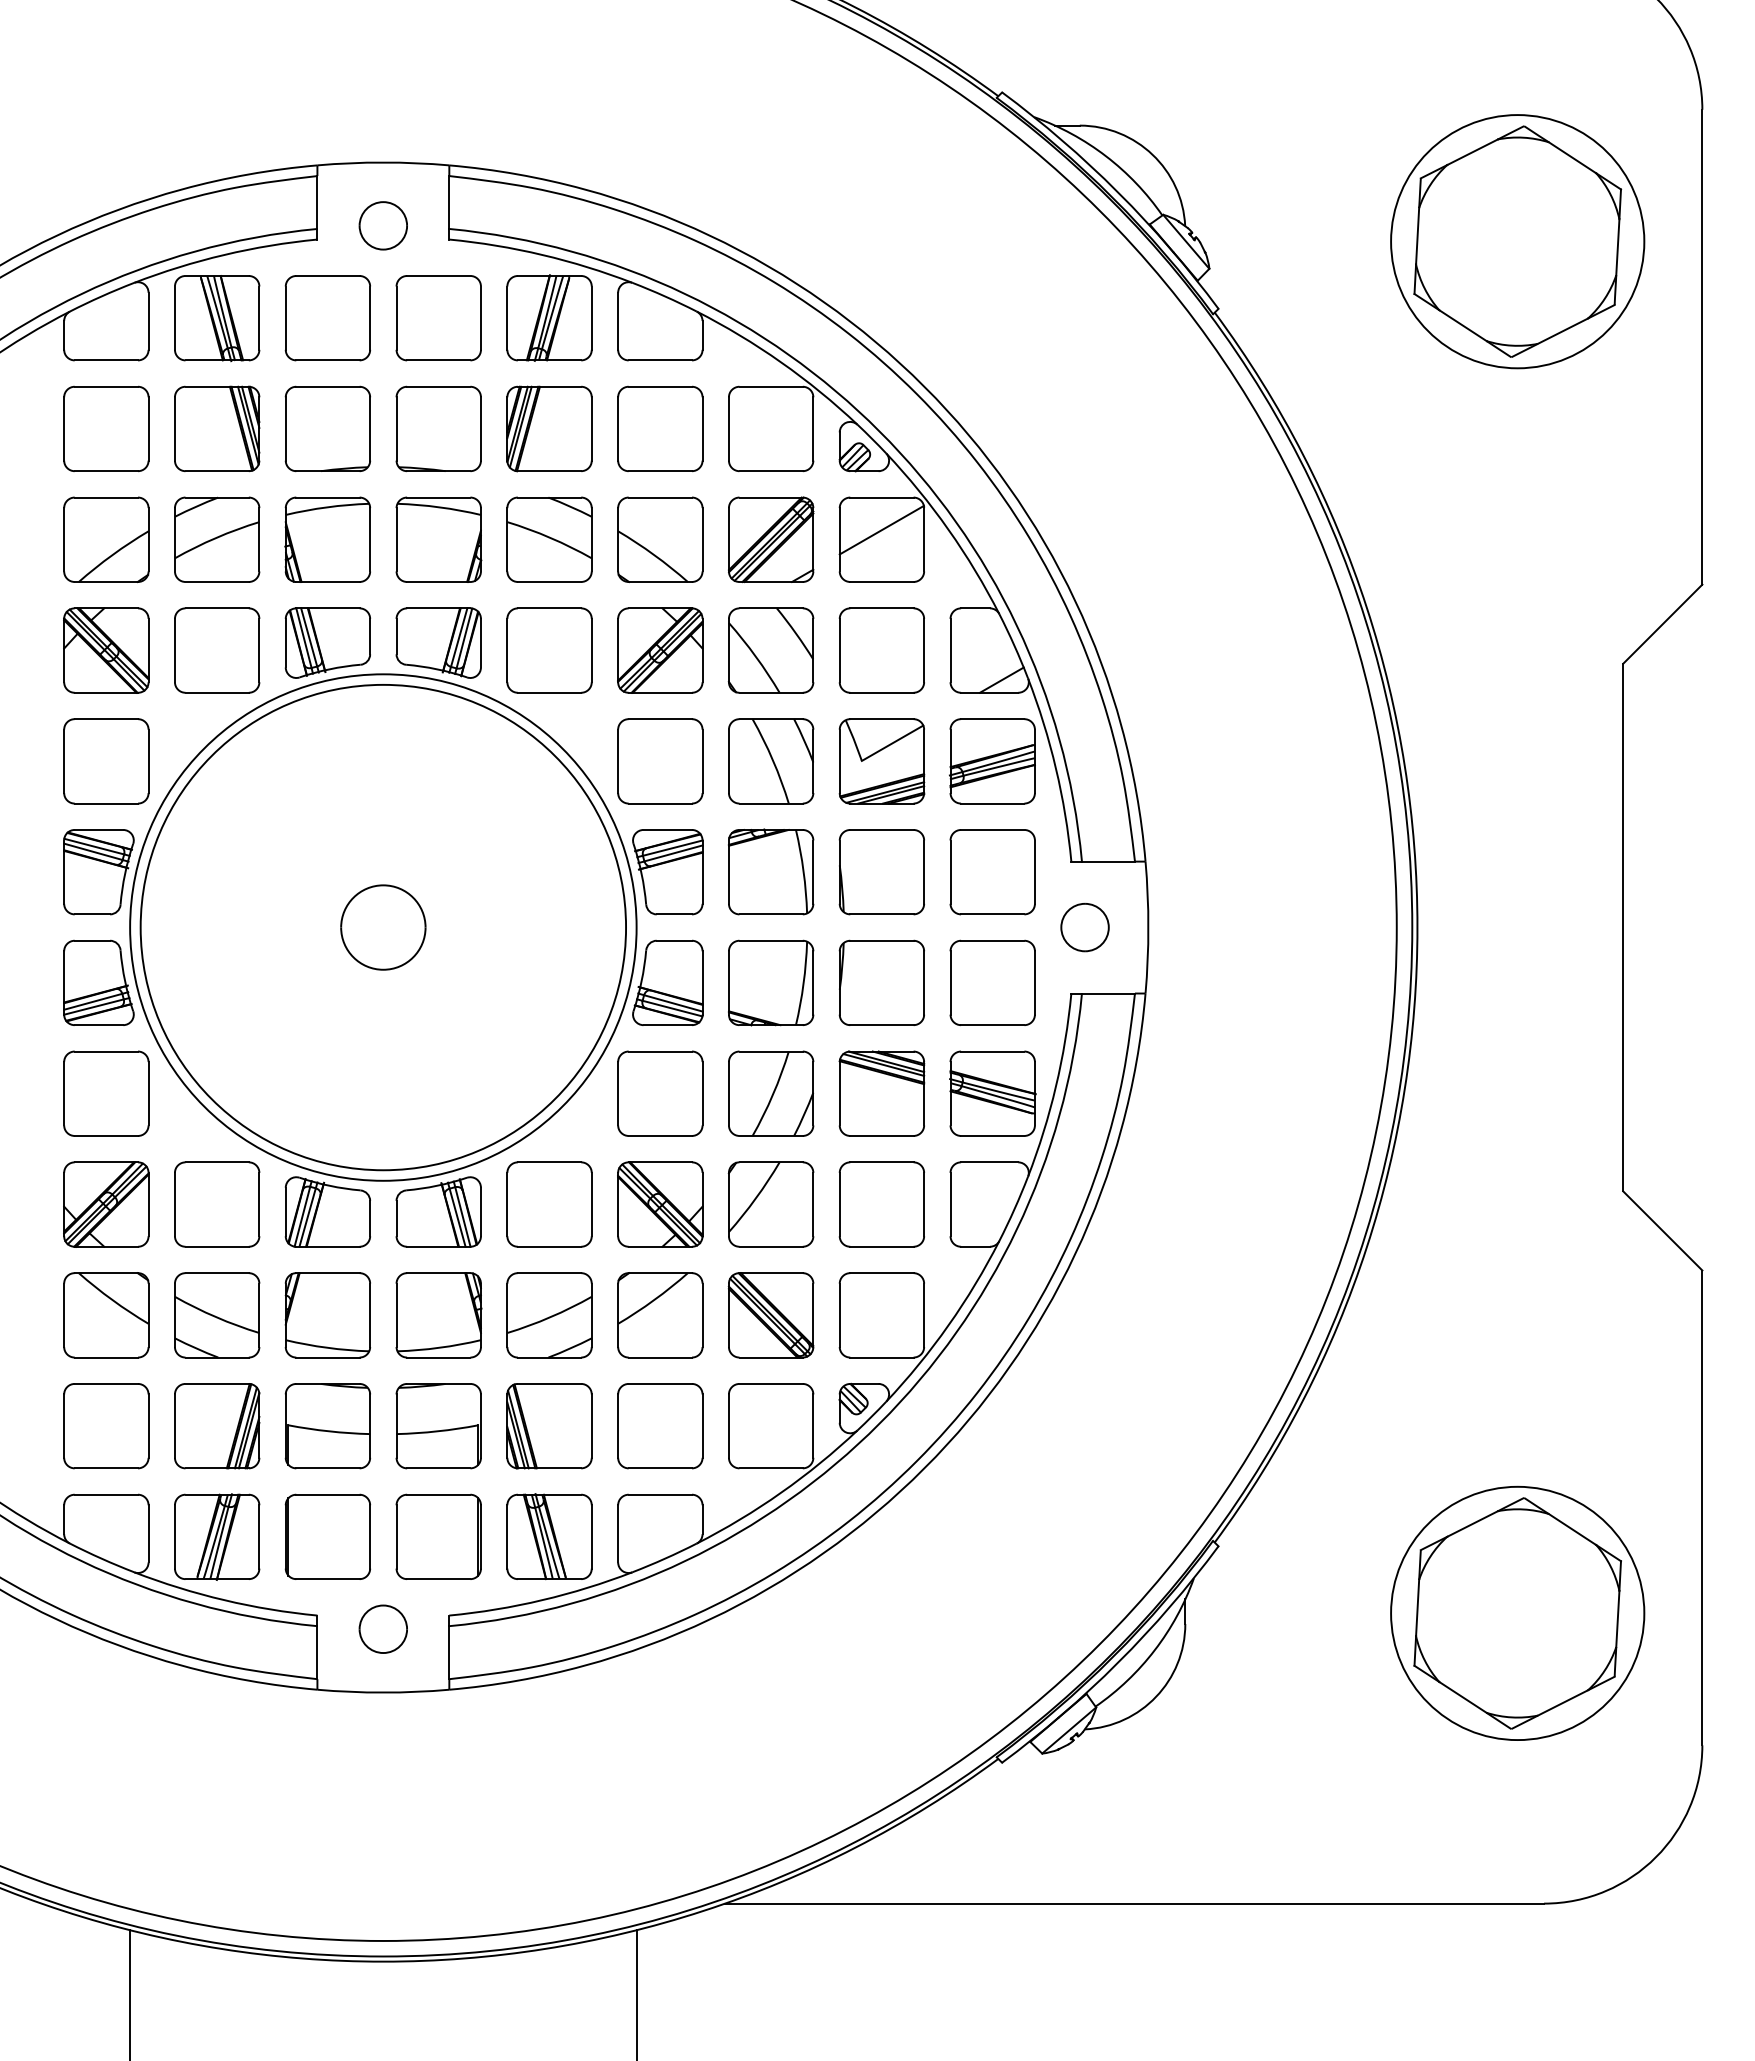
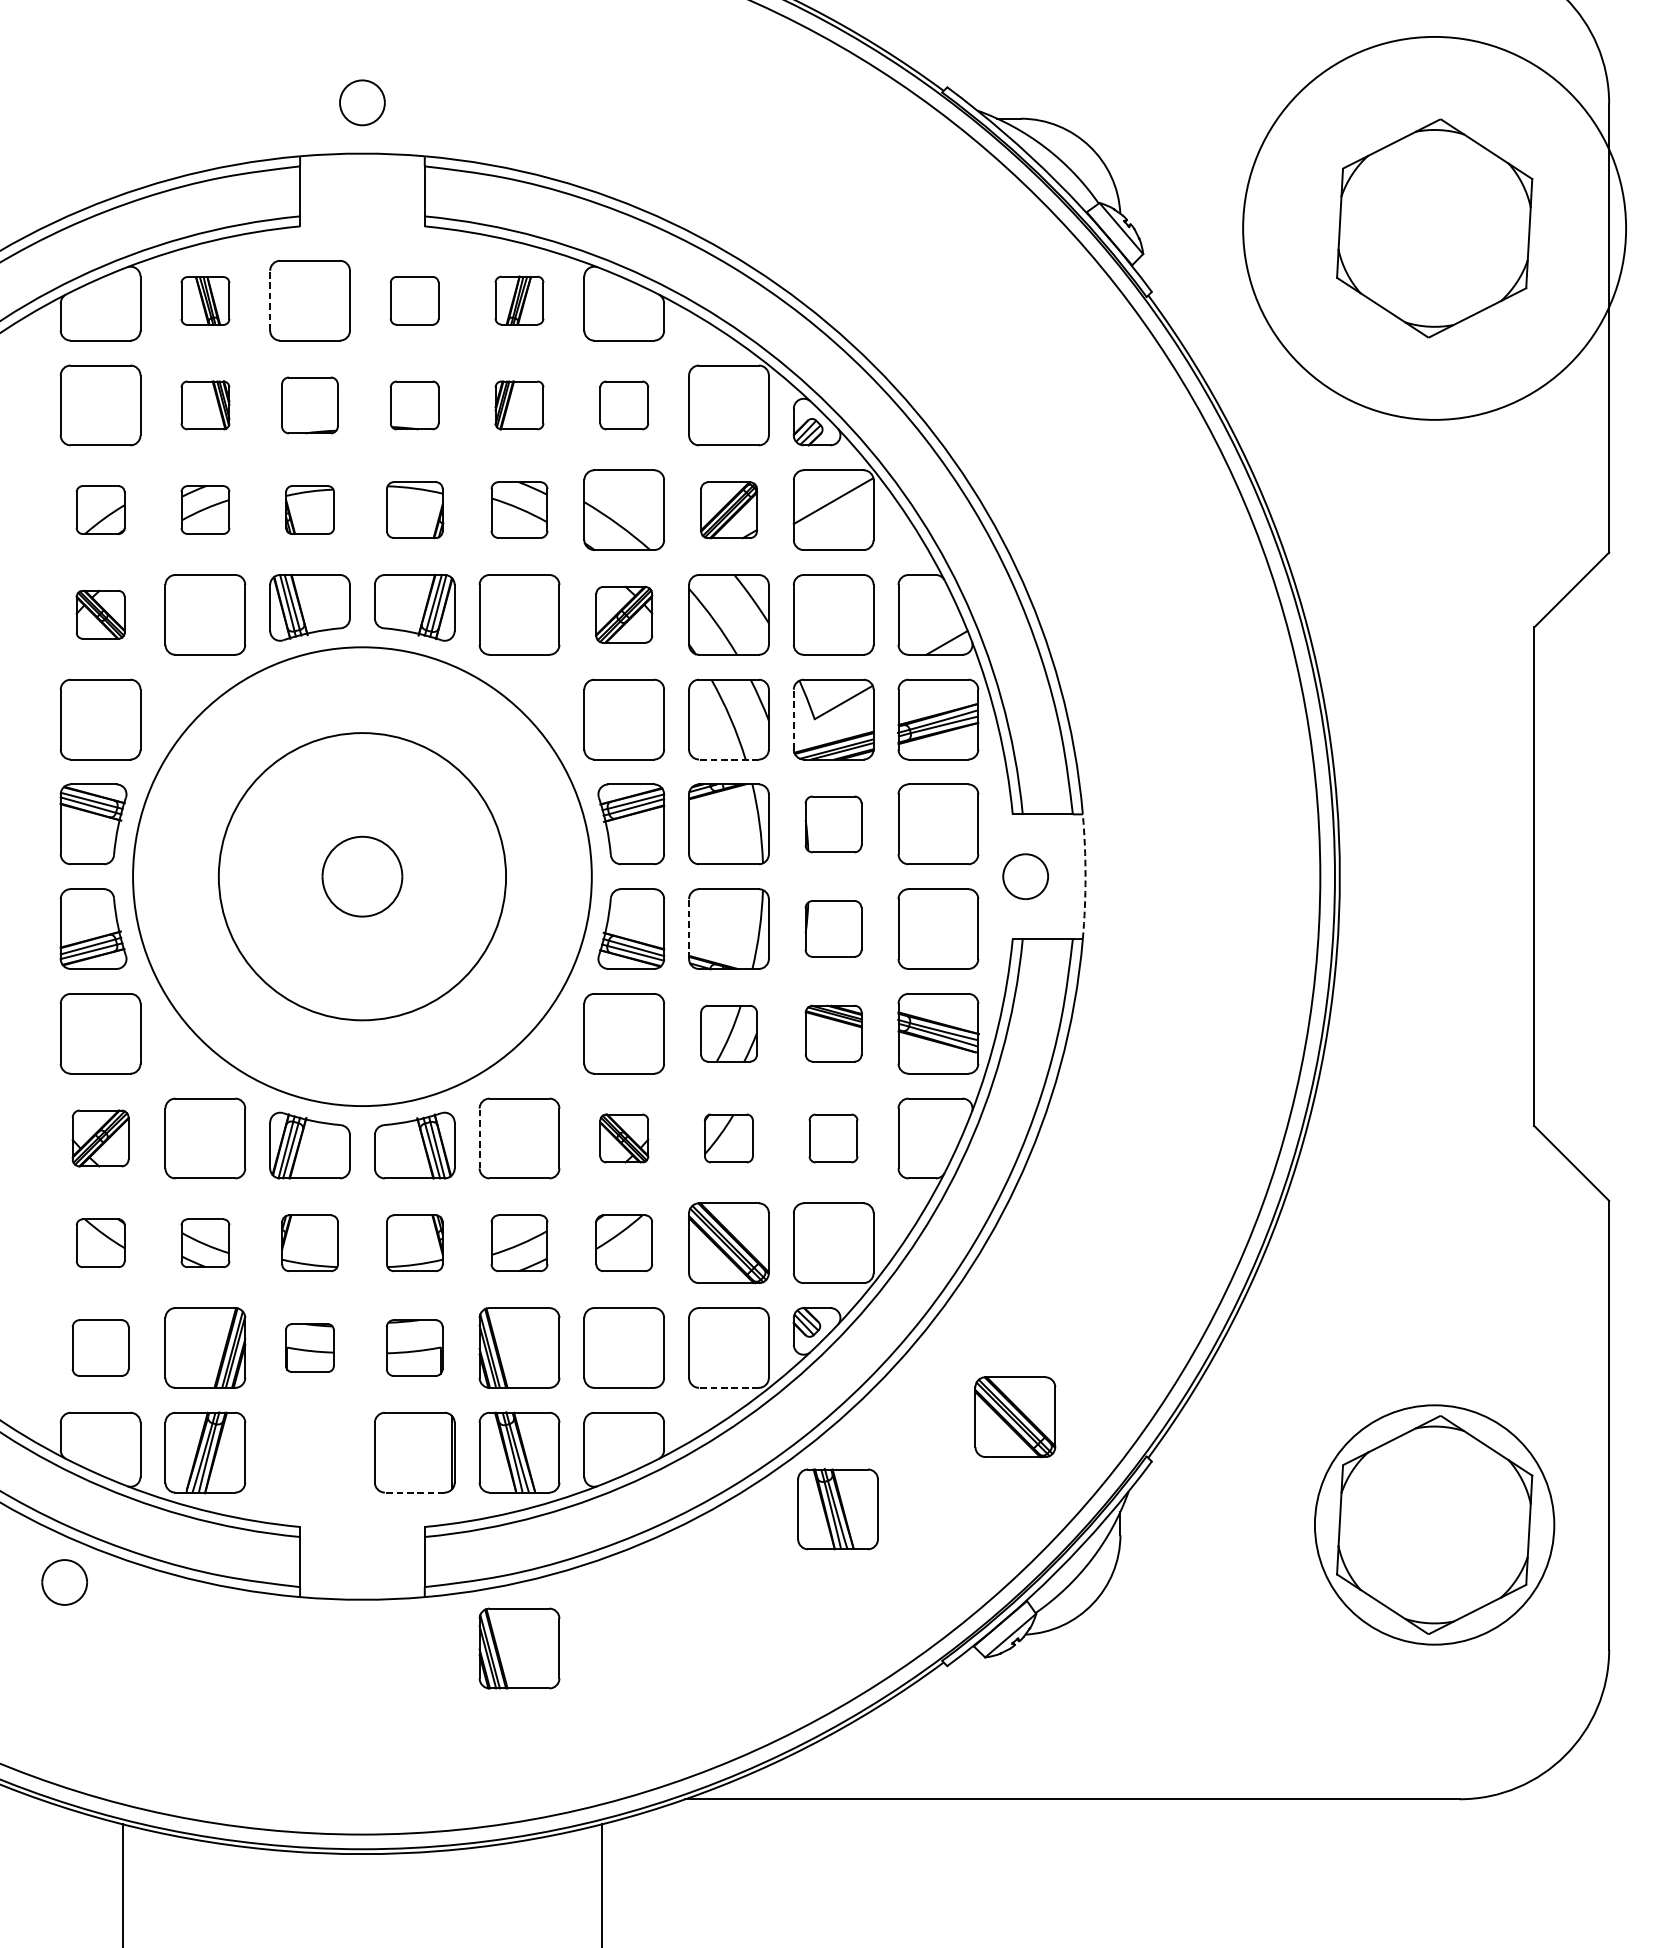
part: (382, 225) -> (361, 102), moved
circle: (1517, 241) -> (1434, 228), size x1.6
part: (549, 317) -> (519, 300), size x0.6
part: (217, 318) -> (205, 301), size x0.6
line: (285, 318) -> (269, 301), solid -> dashed
part: (438, 318) -> (414, 301), size x0.6
part: (217, 428) -> (205, 404), size x0.6
part: (327, 428) -> (309, 404), size x0.7
part: (438, 428) -> (414, 404), size x0.6
part: (549, 428) -> (519, 404), size x0.6
part: (660, 428) -> (624, 404), size x0.6
part: (106, 539) -> (100, 509), size x0.6
part: (217, 539) -> (205, 509), size x0.6
part: (327, 539) -> (309, 509), size x0.6
part: (438, 539) -> (414, 509), size x0.7
part: (549, 539) -> (519, 509), size x0.7
part: (771, 539) -> (729, 509), size x0.7
part: (106, 650) -> (100, 614), size x0.6
part: (660, 650) -> (624, 614), size x0.7
line: (839, 761) -> (793, 719), solid -> dashed
line: (771, 803) -> (729, 759), solid -> dashed
part: (881, 872) -> (833, 824), size x0.7
circle: (383, 927) -> (362, 876), size x0.6
arc: (1148, 927) -> (1085, 876), solid -> dashed
line: (728, 982) -> (688, 928), solid -> dashed
part: (881, 982) -> (833, 928), size x0.7
part: (771, 1093) -> (729, 1033), size x0.7
part: (881, 1093) -> (833, 1033), size x0.7
part: (106, 1204) -> (100, 1138), size x0.7
line: (507, 1204) -> (479, 1138), solid -> dashed
part: (660, 1204) -> (624, 1138), size x0.6
part: (770, 1204) -> (728, 1138), size x0.6
part: (881, 1204) -> (833, 1138), size x0.6
part: (106, 1315) -> (100, 1243), size x0.6
part: (217, 1315) -> (205, 1243), size x0.6
part: (327, 1315) -> (309, 1243), size x0.7
part: (438, 1315) -> (414, 1243), size x0.7
part: (549, 1315) -> (519, 1243), size x0.7
part: (660, 1315) -> (624, 1243), size x0.7
part: (106, 1426) -> (100, 1348), size x0.7
part: (327, 1426) -> (309, 1348), size x0.6
part: (438, 1426) -> (414, 1348), size x0.7
line: (771, 1468) -> (729, 1387), solid -> dashed
part: (1073, 1499) -> (1014, 1417), added
part: (327, 1536) -> (309, 1452), removed
line: (438, 1579) -> (414, 1492), solid -> dashed
part: (886, 1596) -> (838, 1508), added
part: (382, 1628) -> (63, 1581), moved
part: (549, 1744) -> (519, 1648), added

